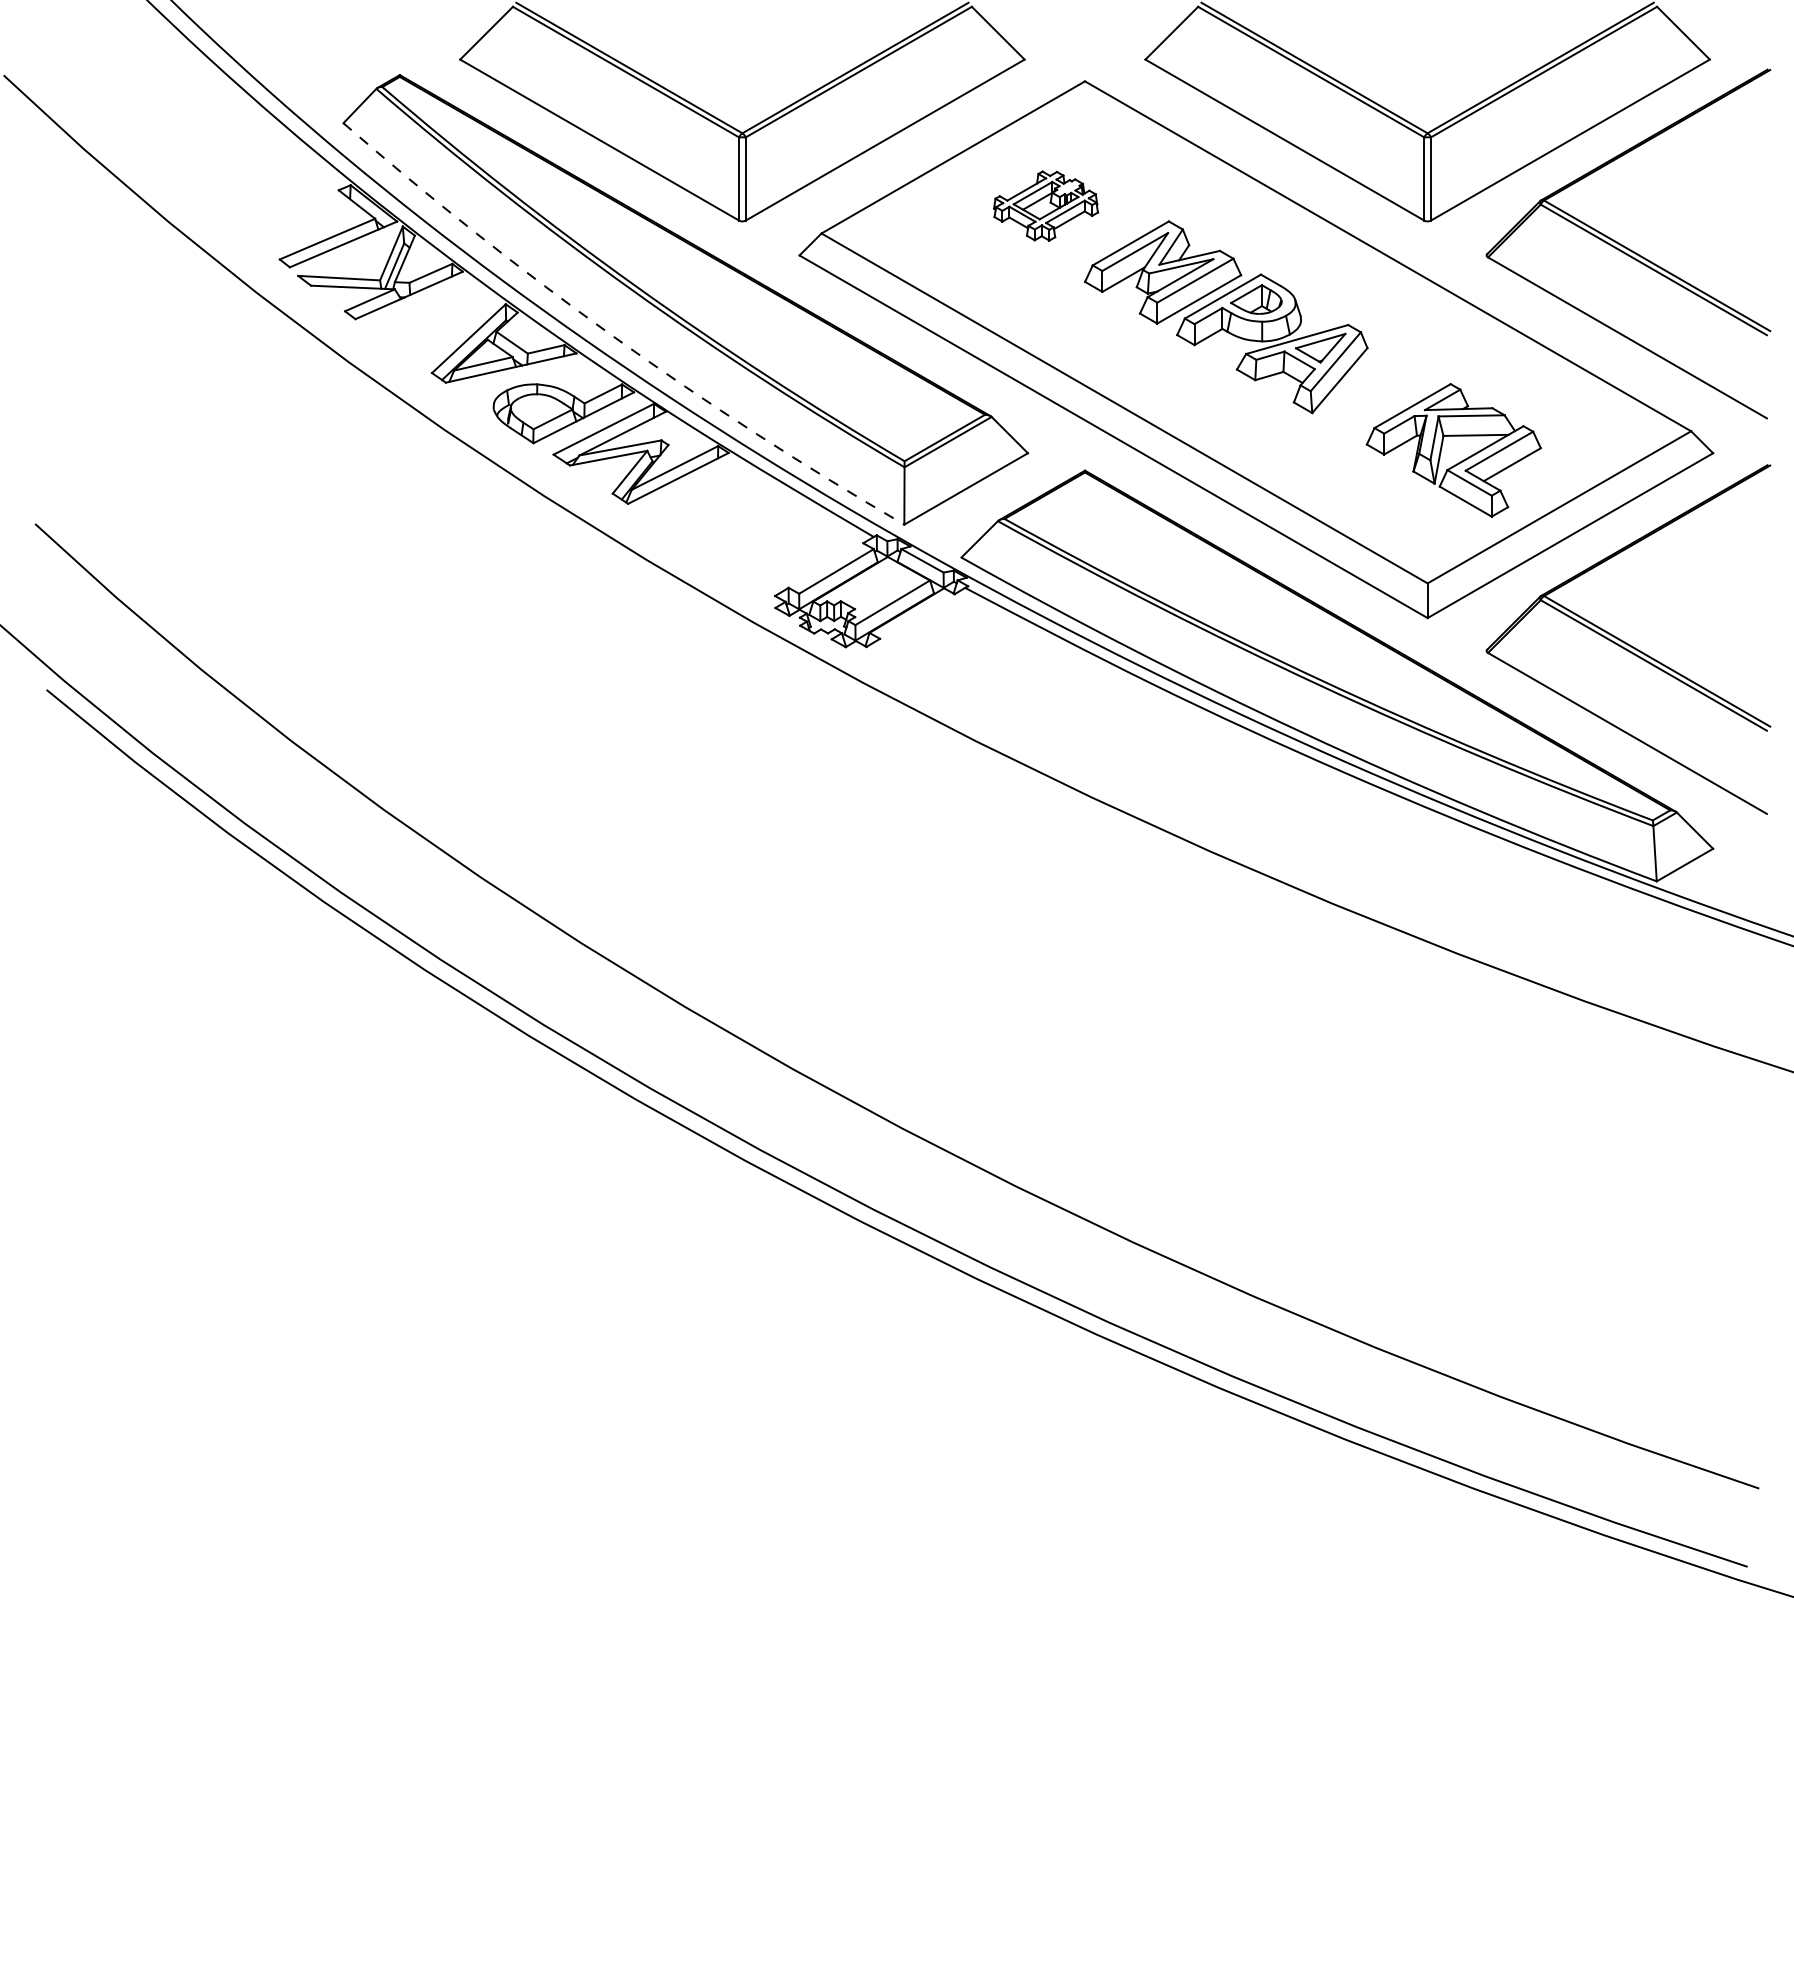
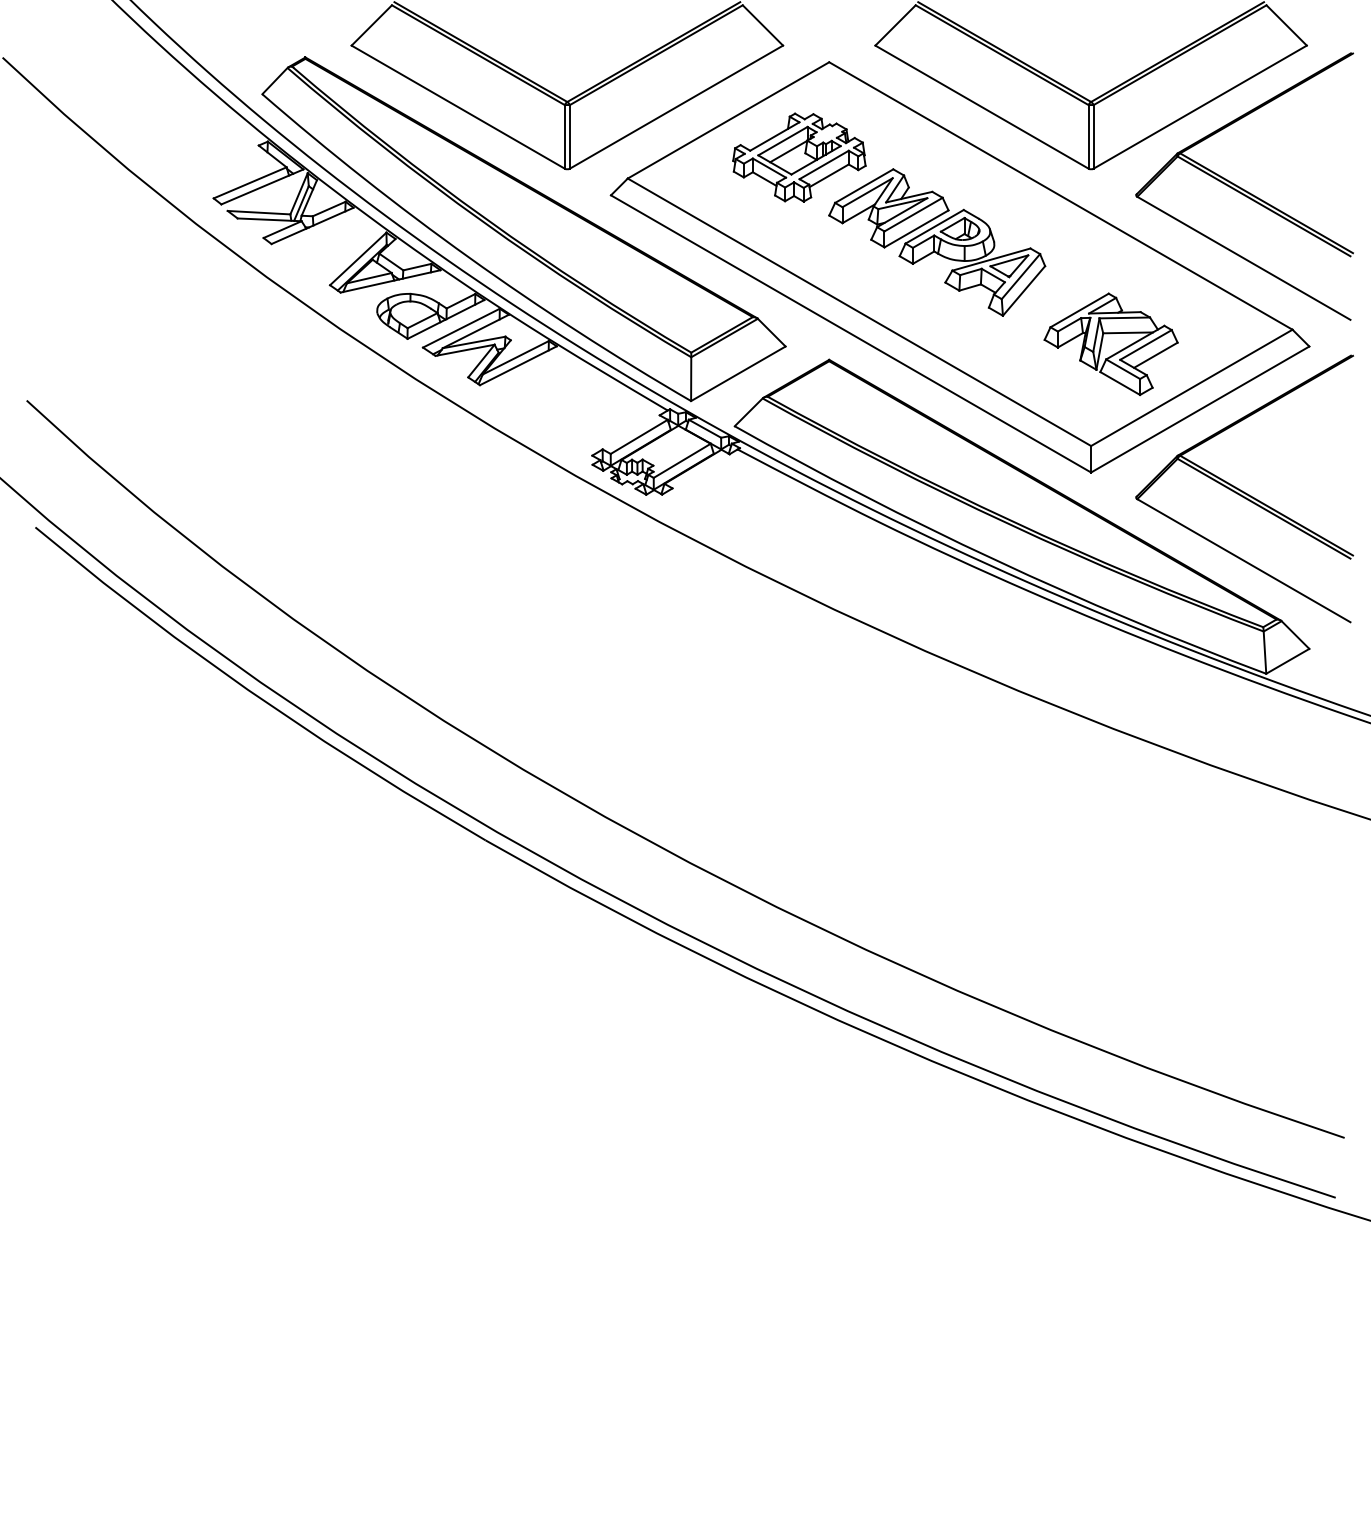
part: (1045, 205) -> (799, 157), size x1.67
arc: (614, 337) -> (469, 258), dashed -> solid

